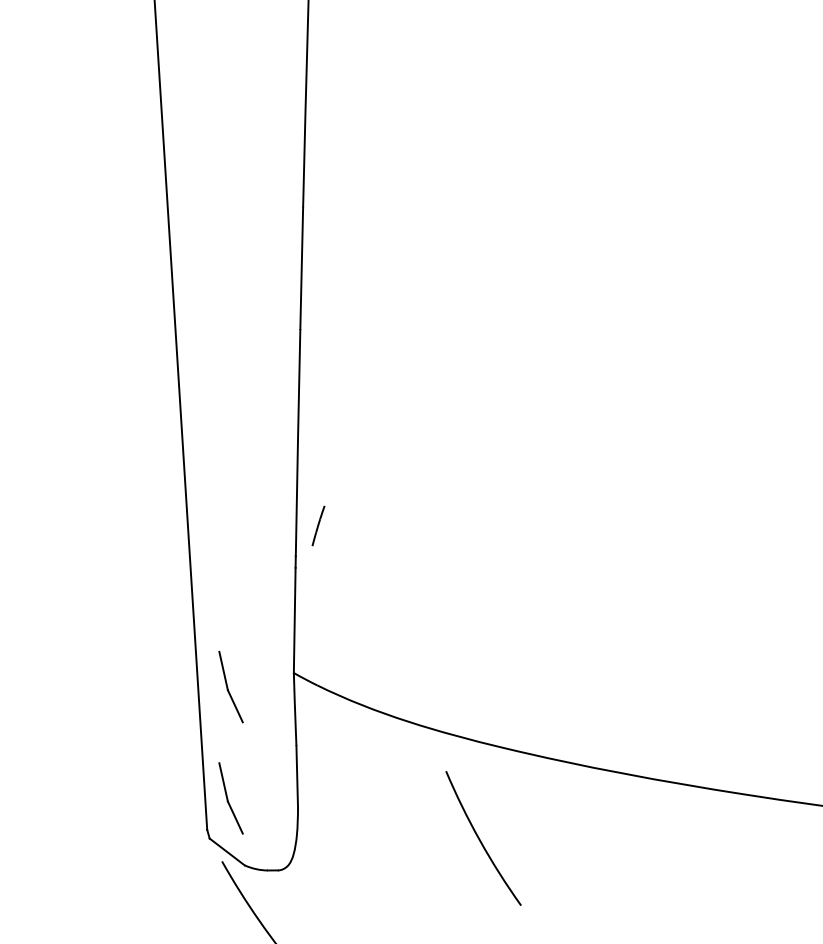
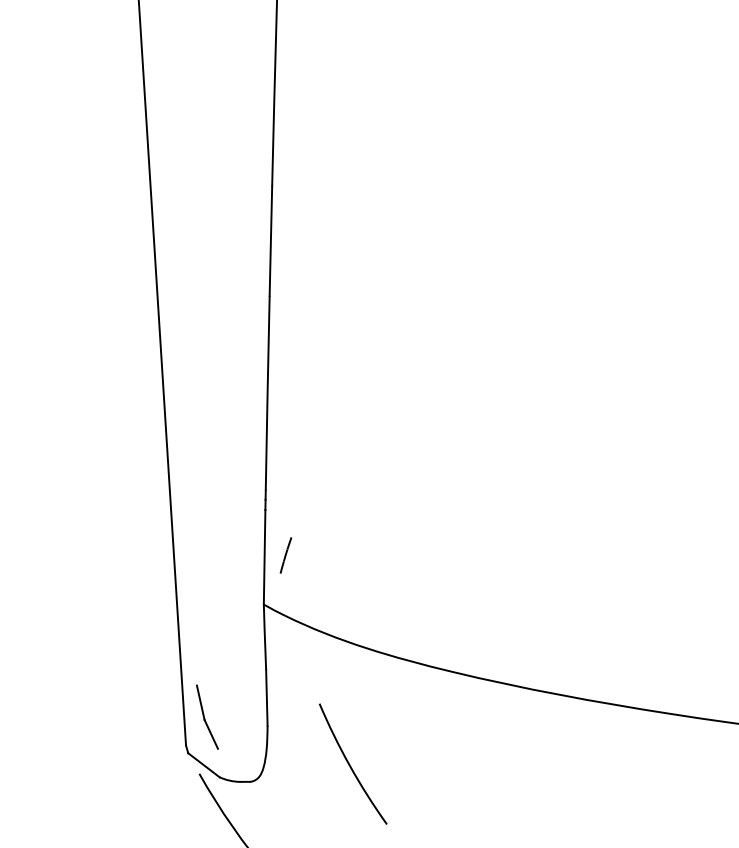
line: (317, 525) -> (285, 555), moved
part: (231, 686) -> (207, 616), removed
arc: (480, 838) -> (350, 764), moved

